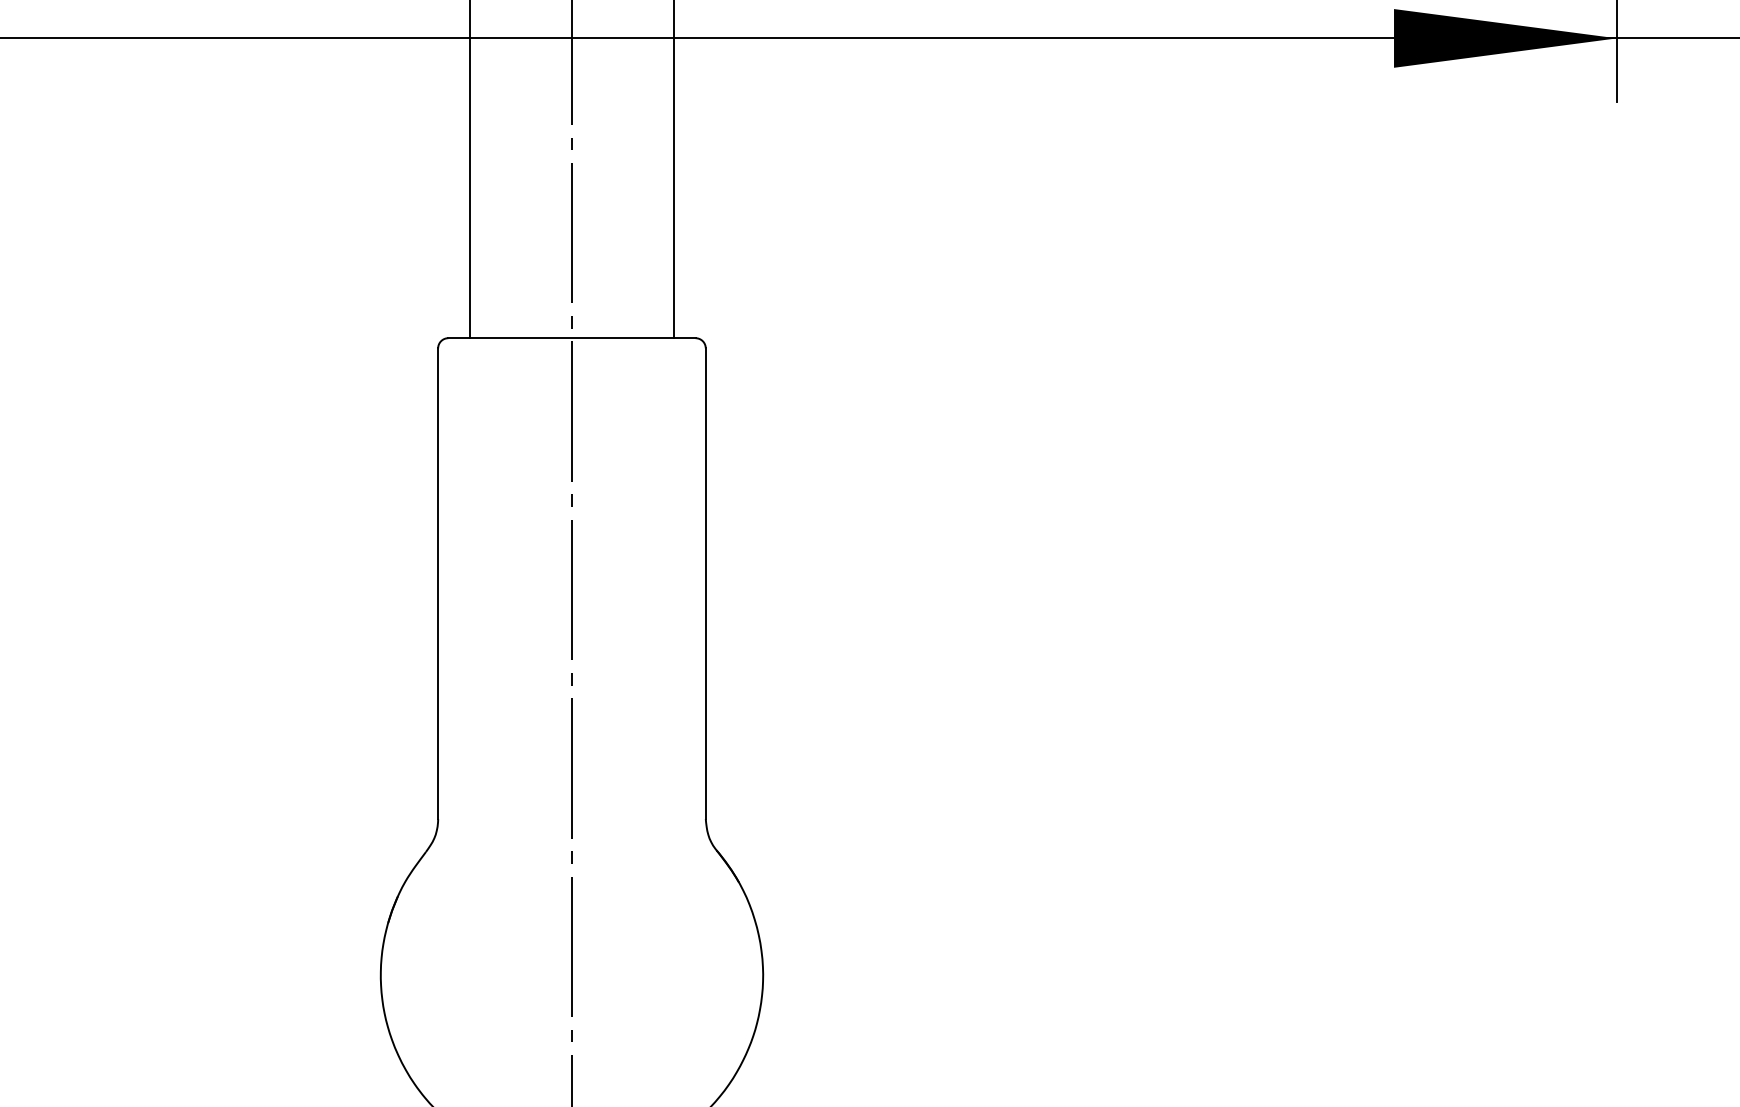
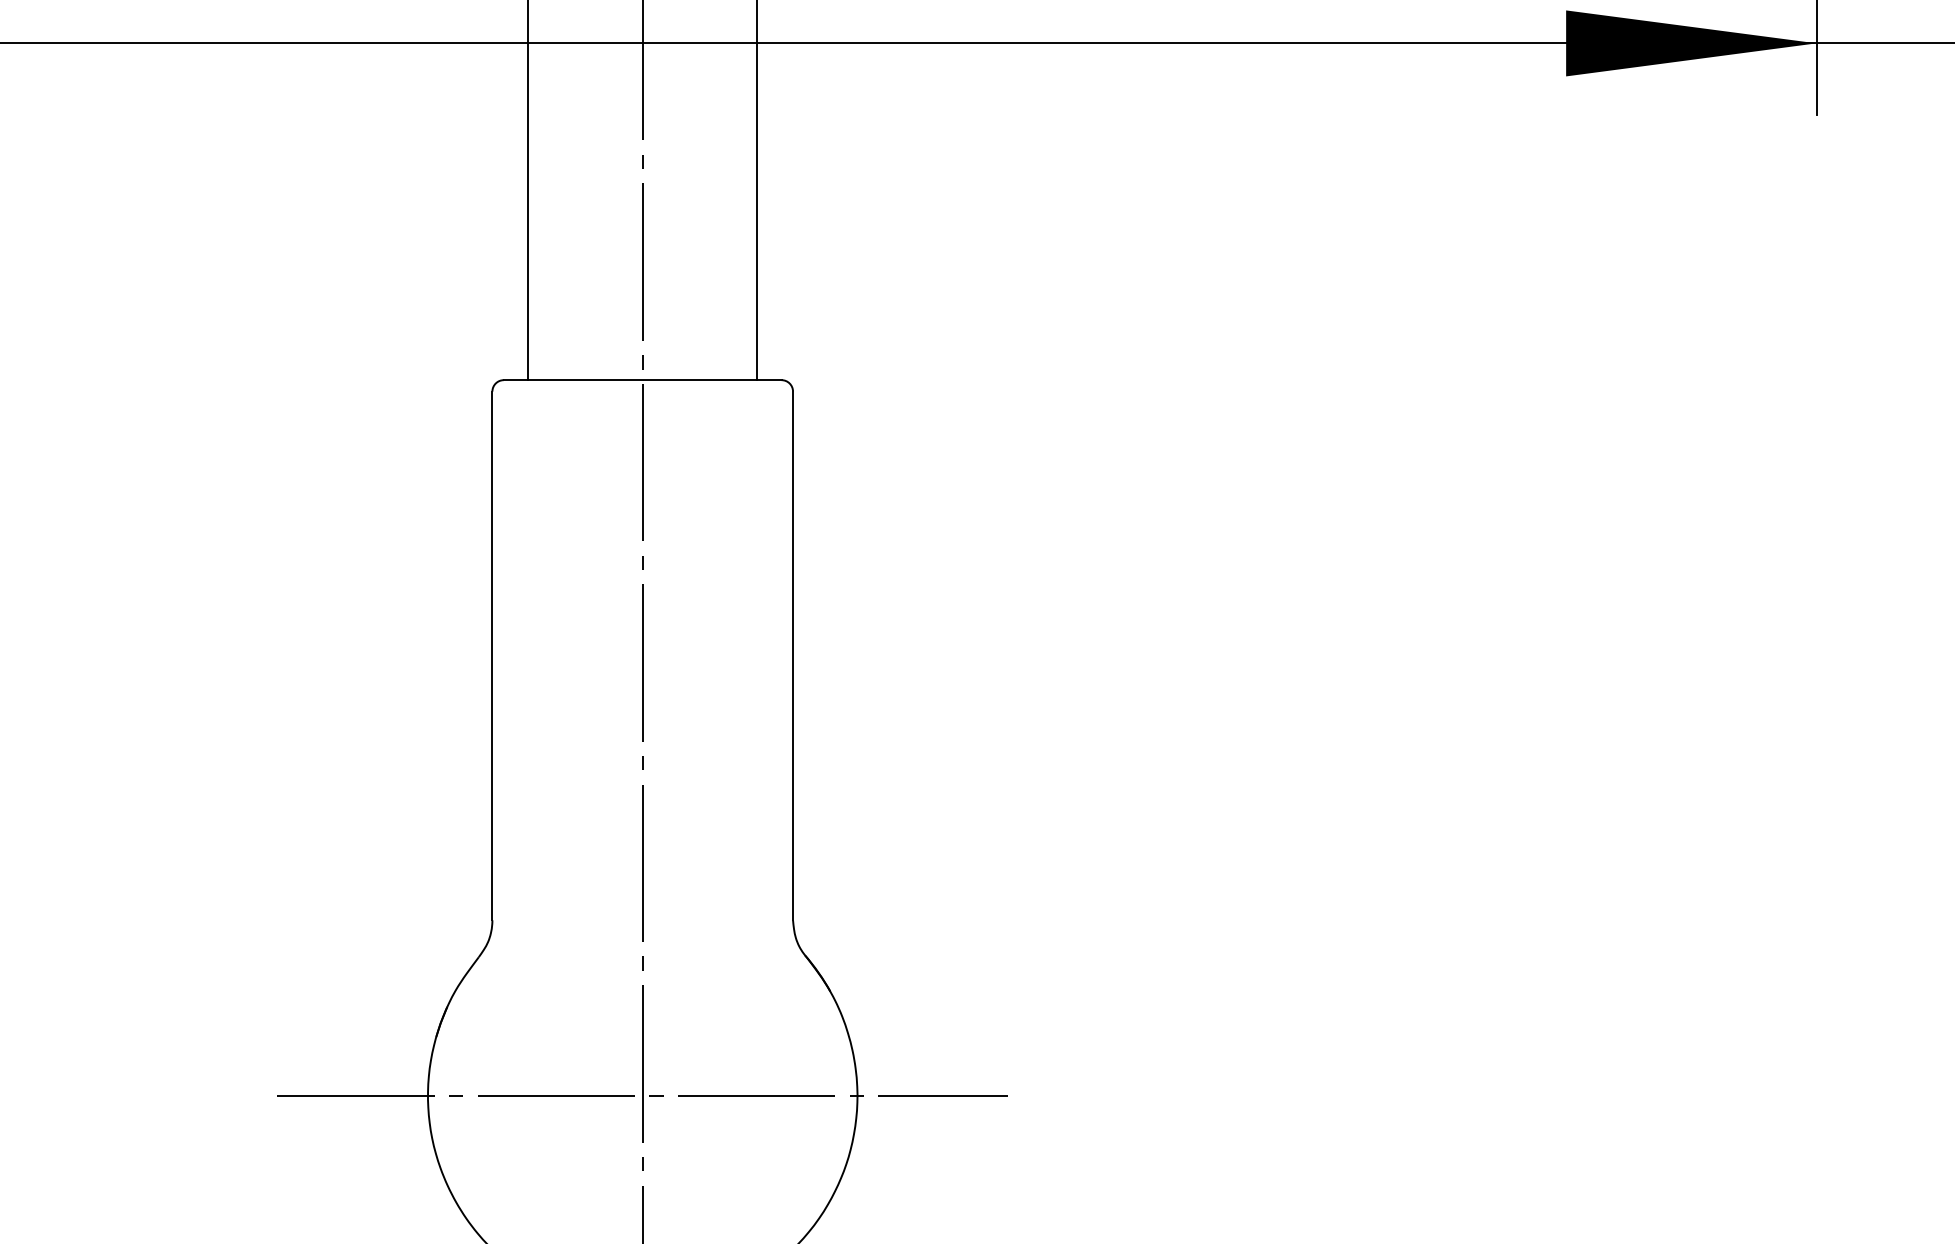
line: (571, 975) -> (642, 1096), added

